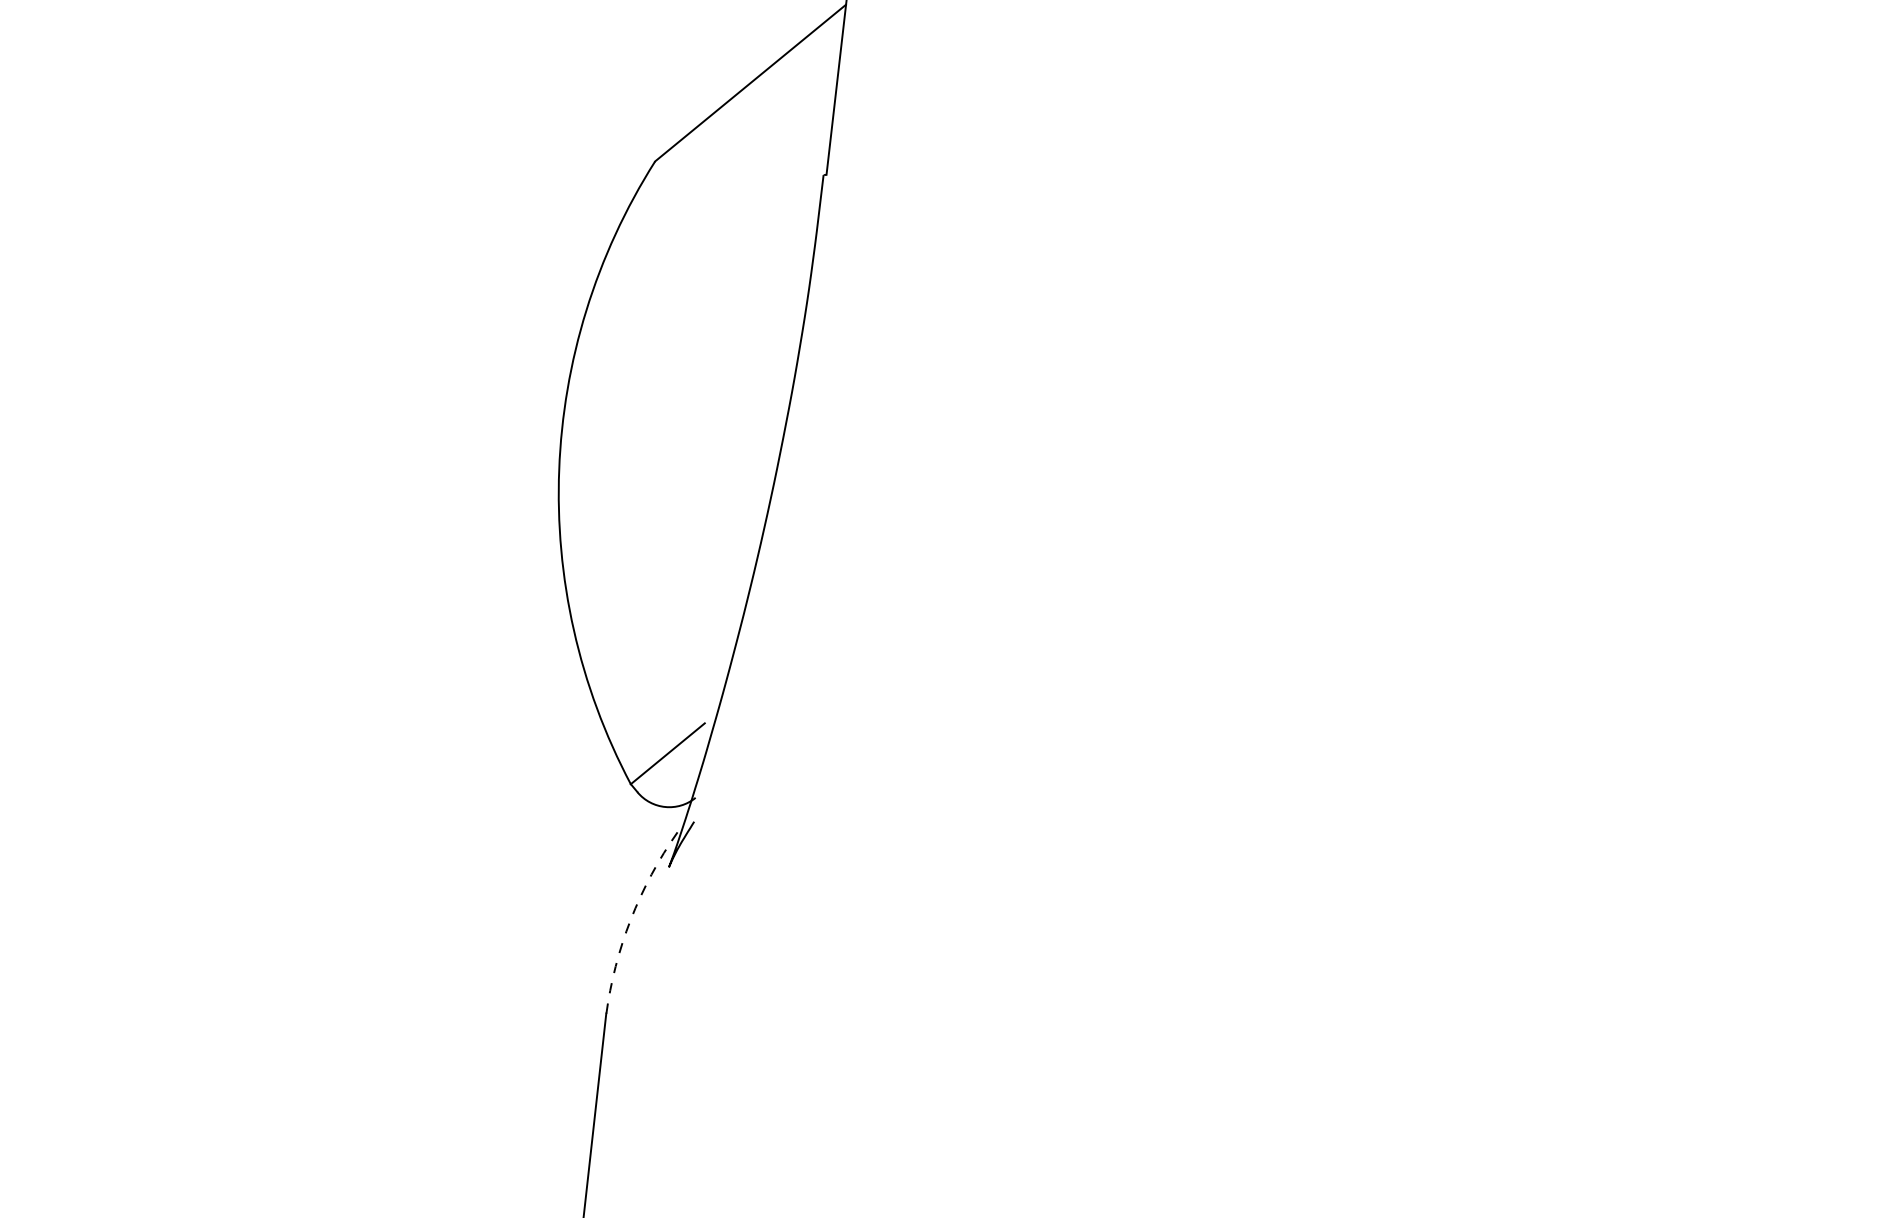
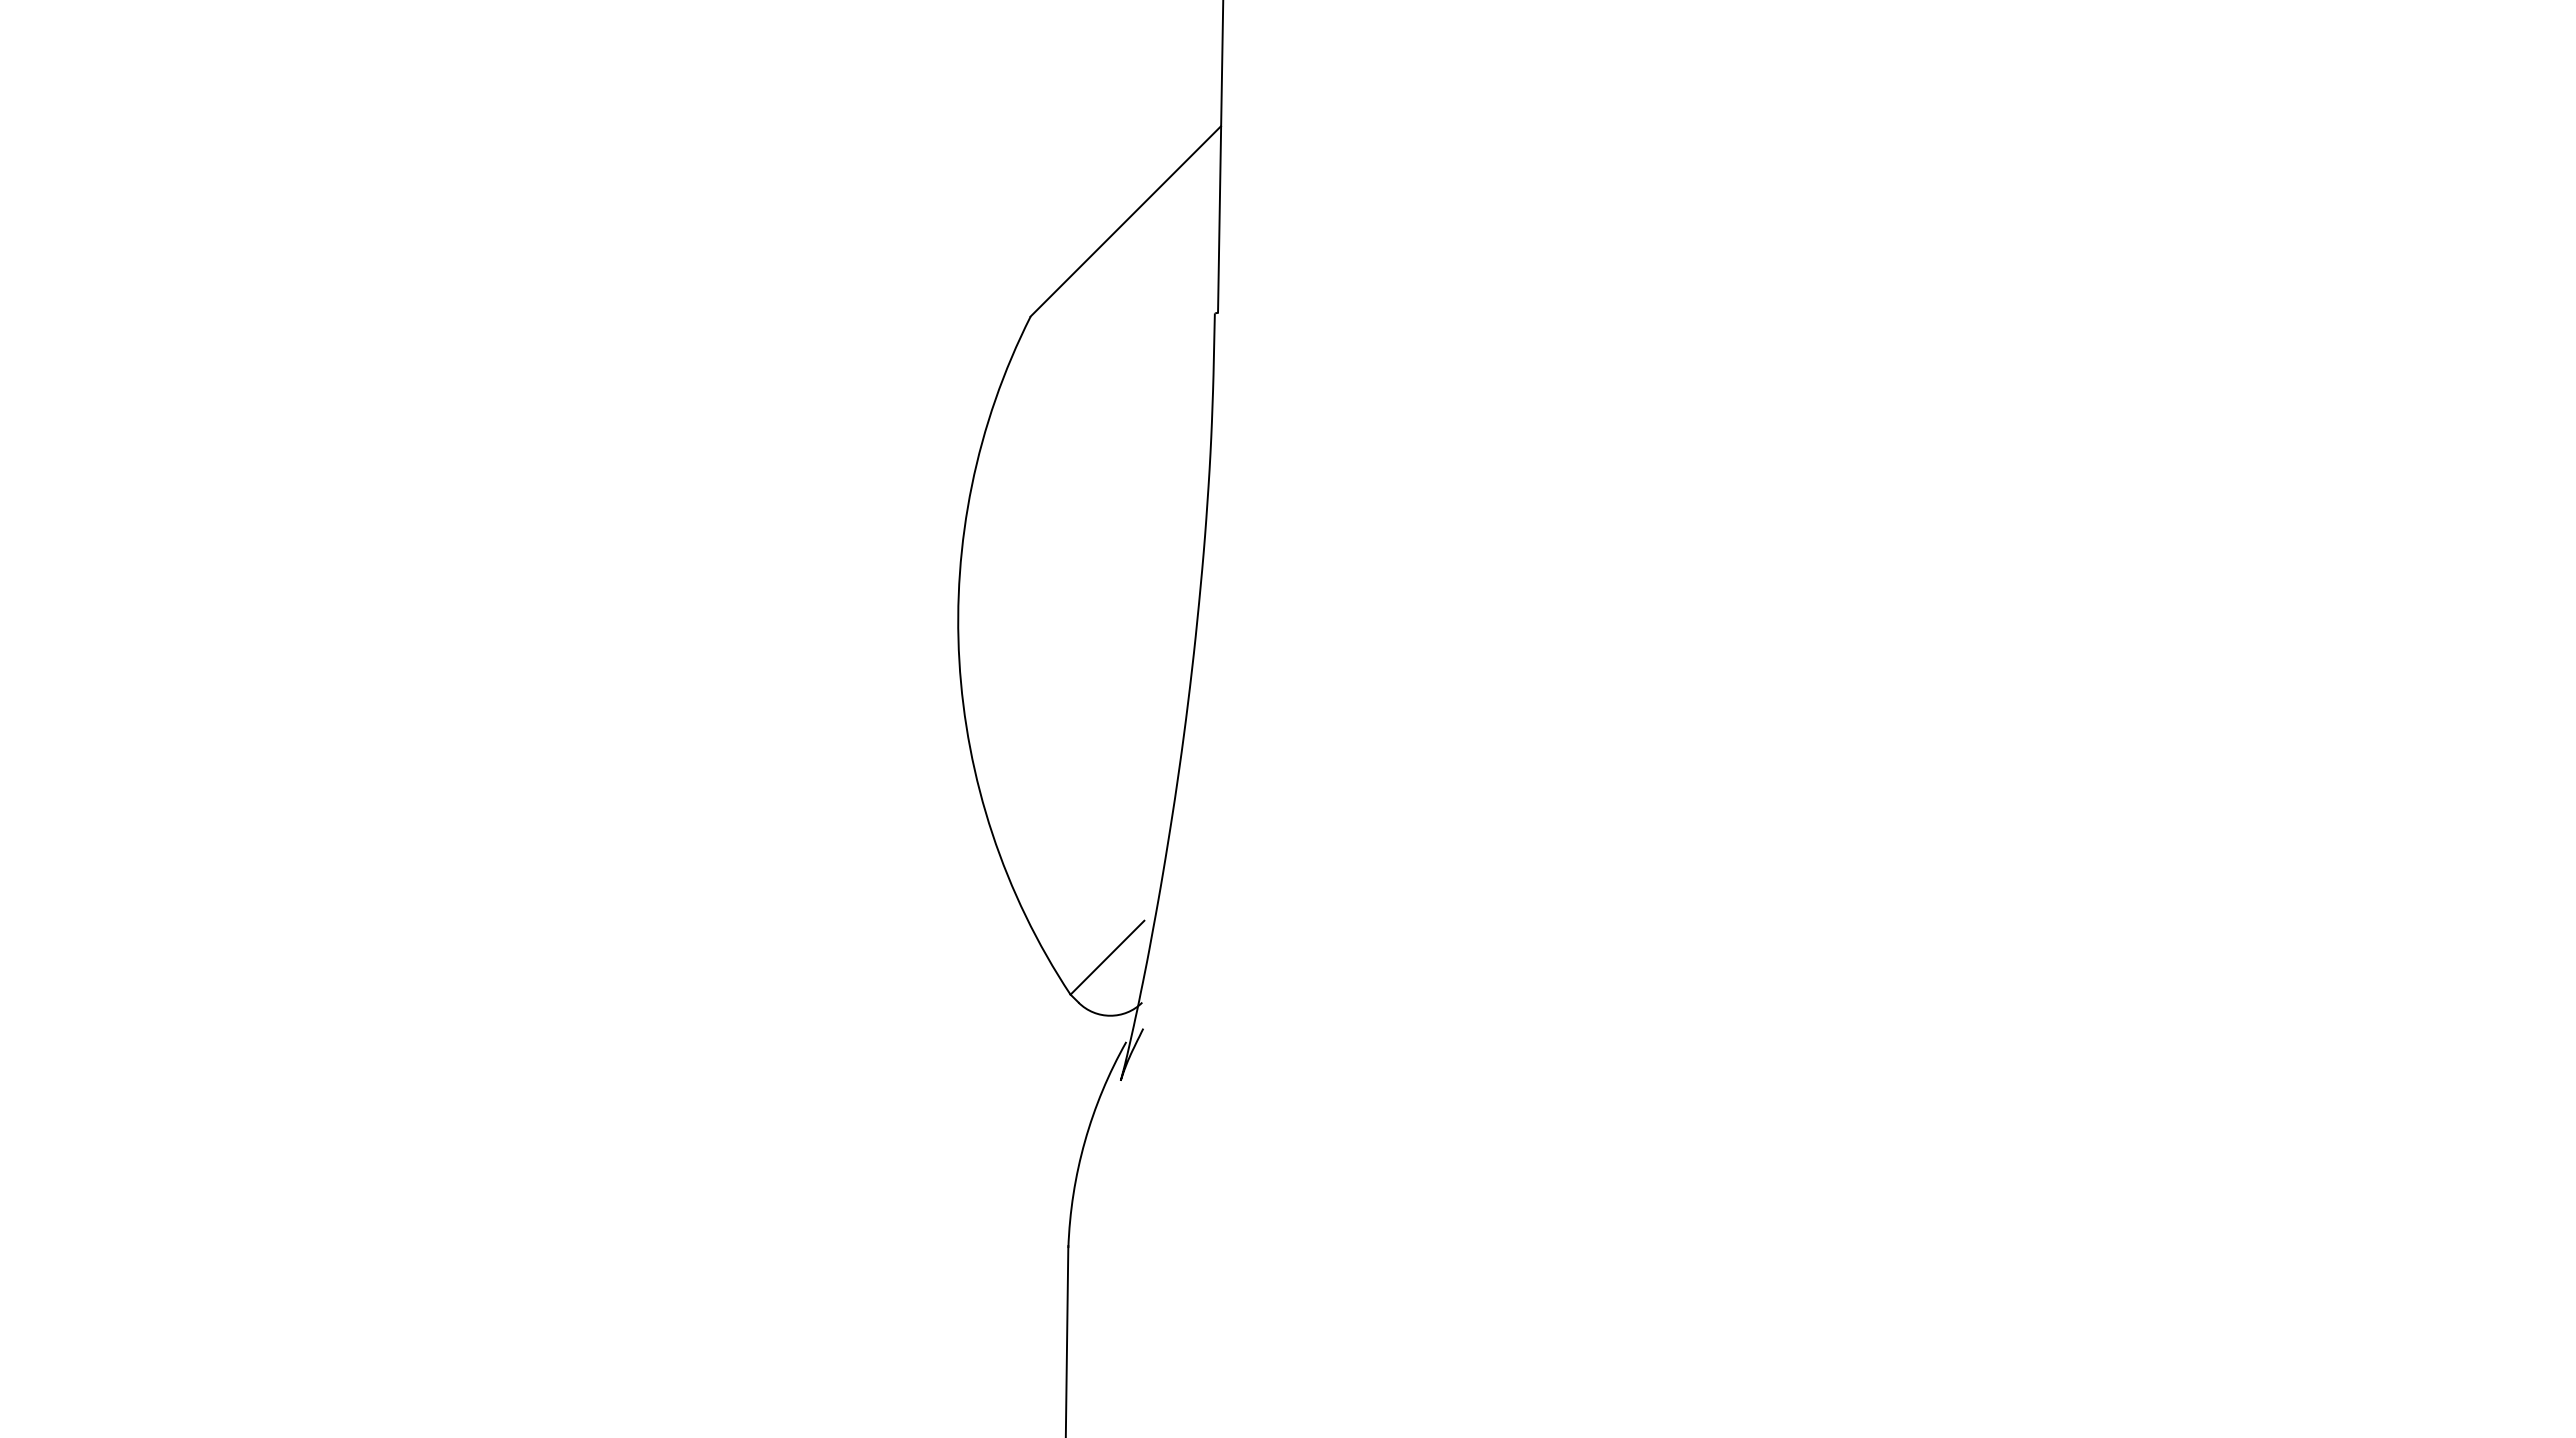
arc: (630, 919) -> (1084, 1141), dashed -> solid

